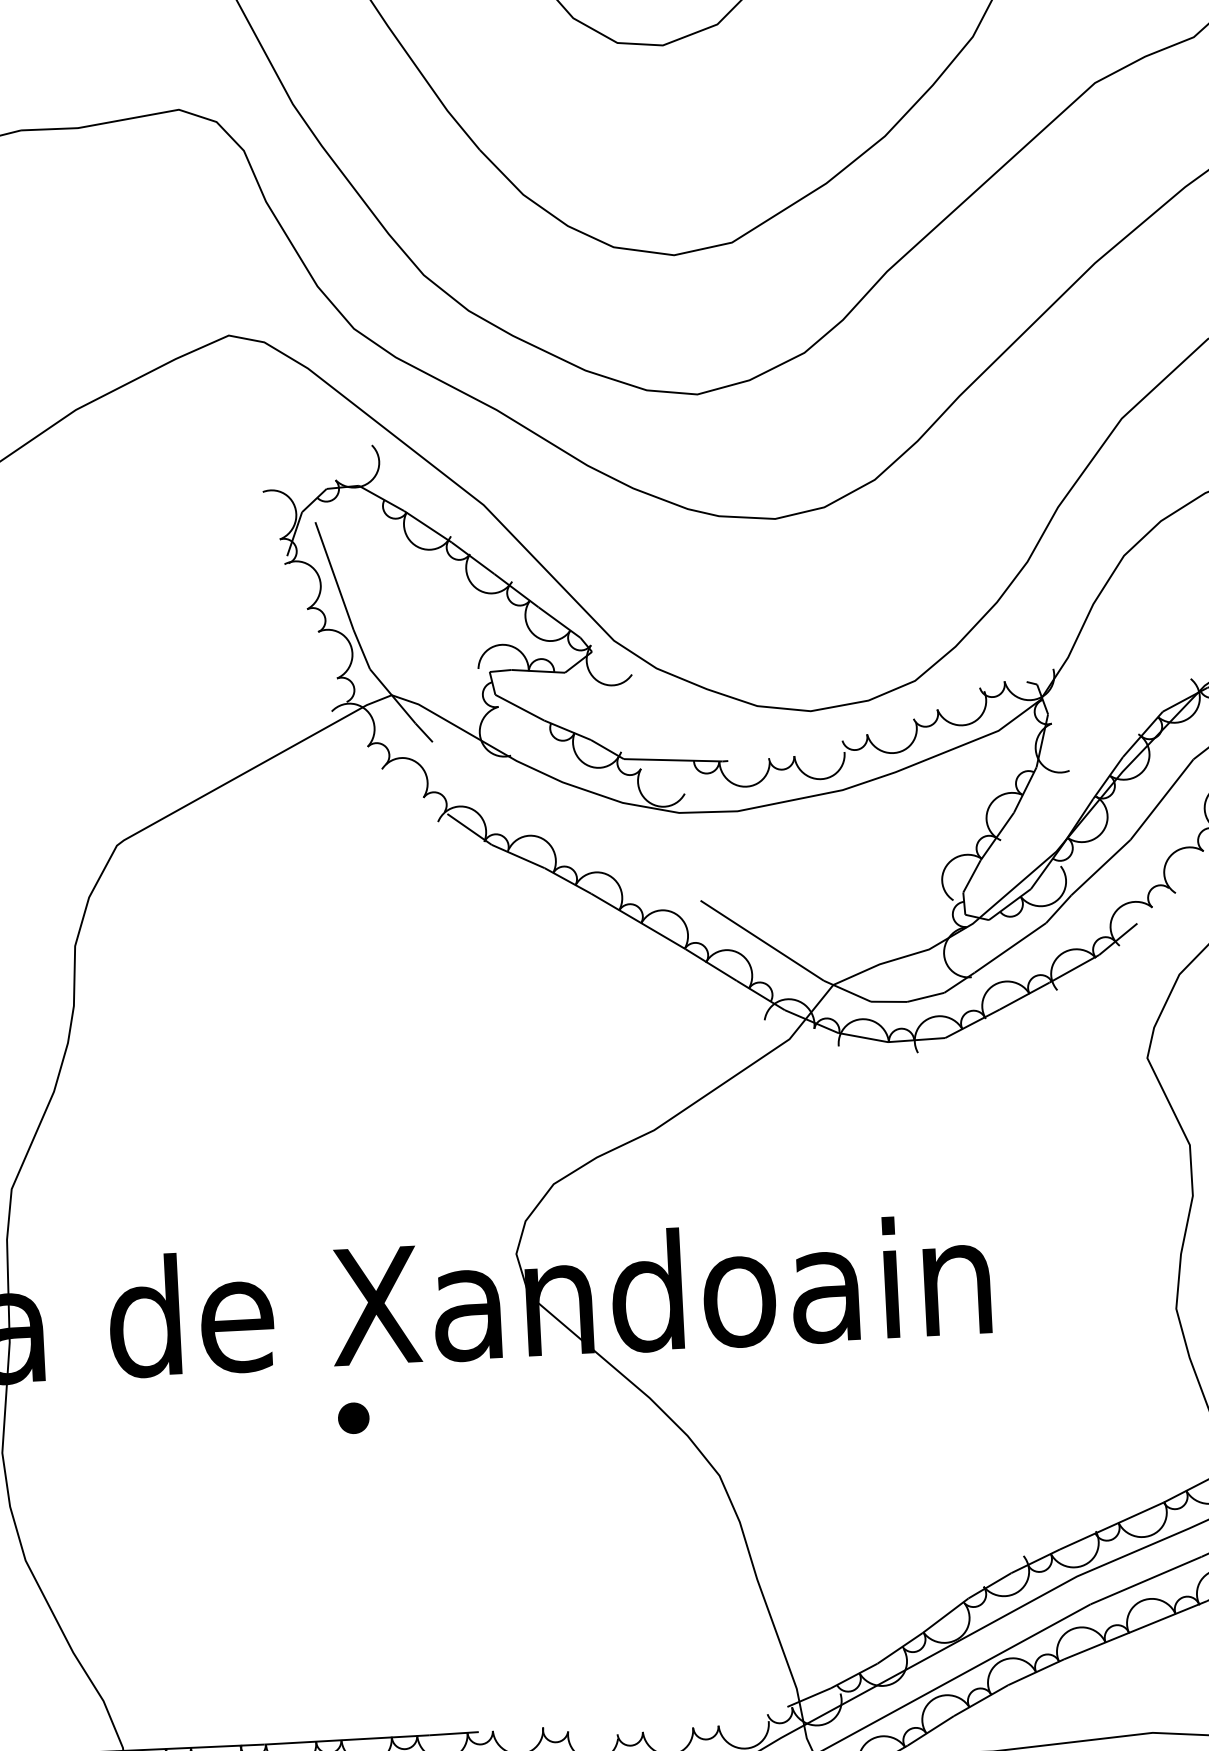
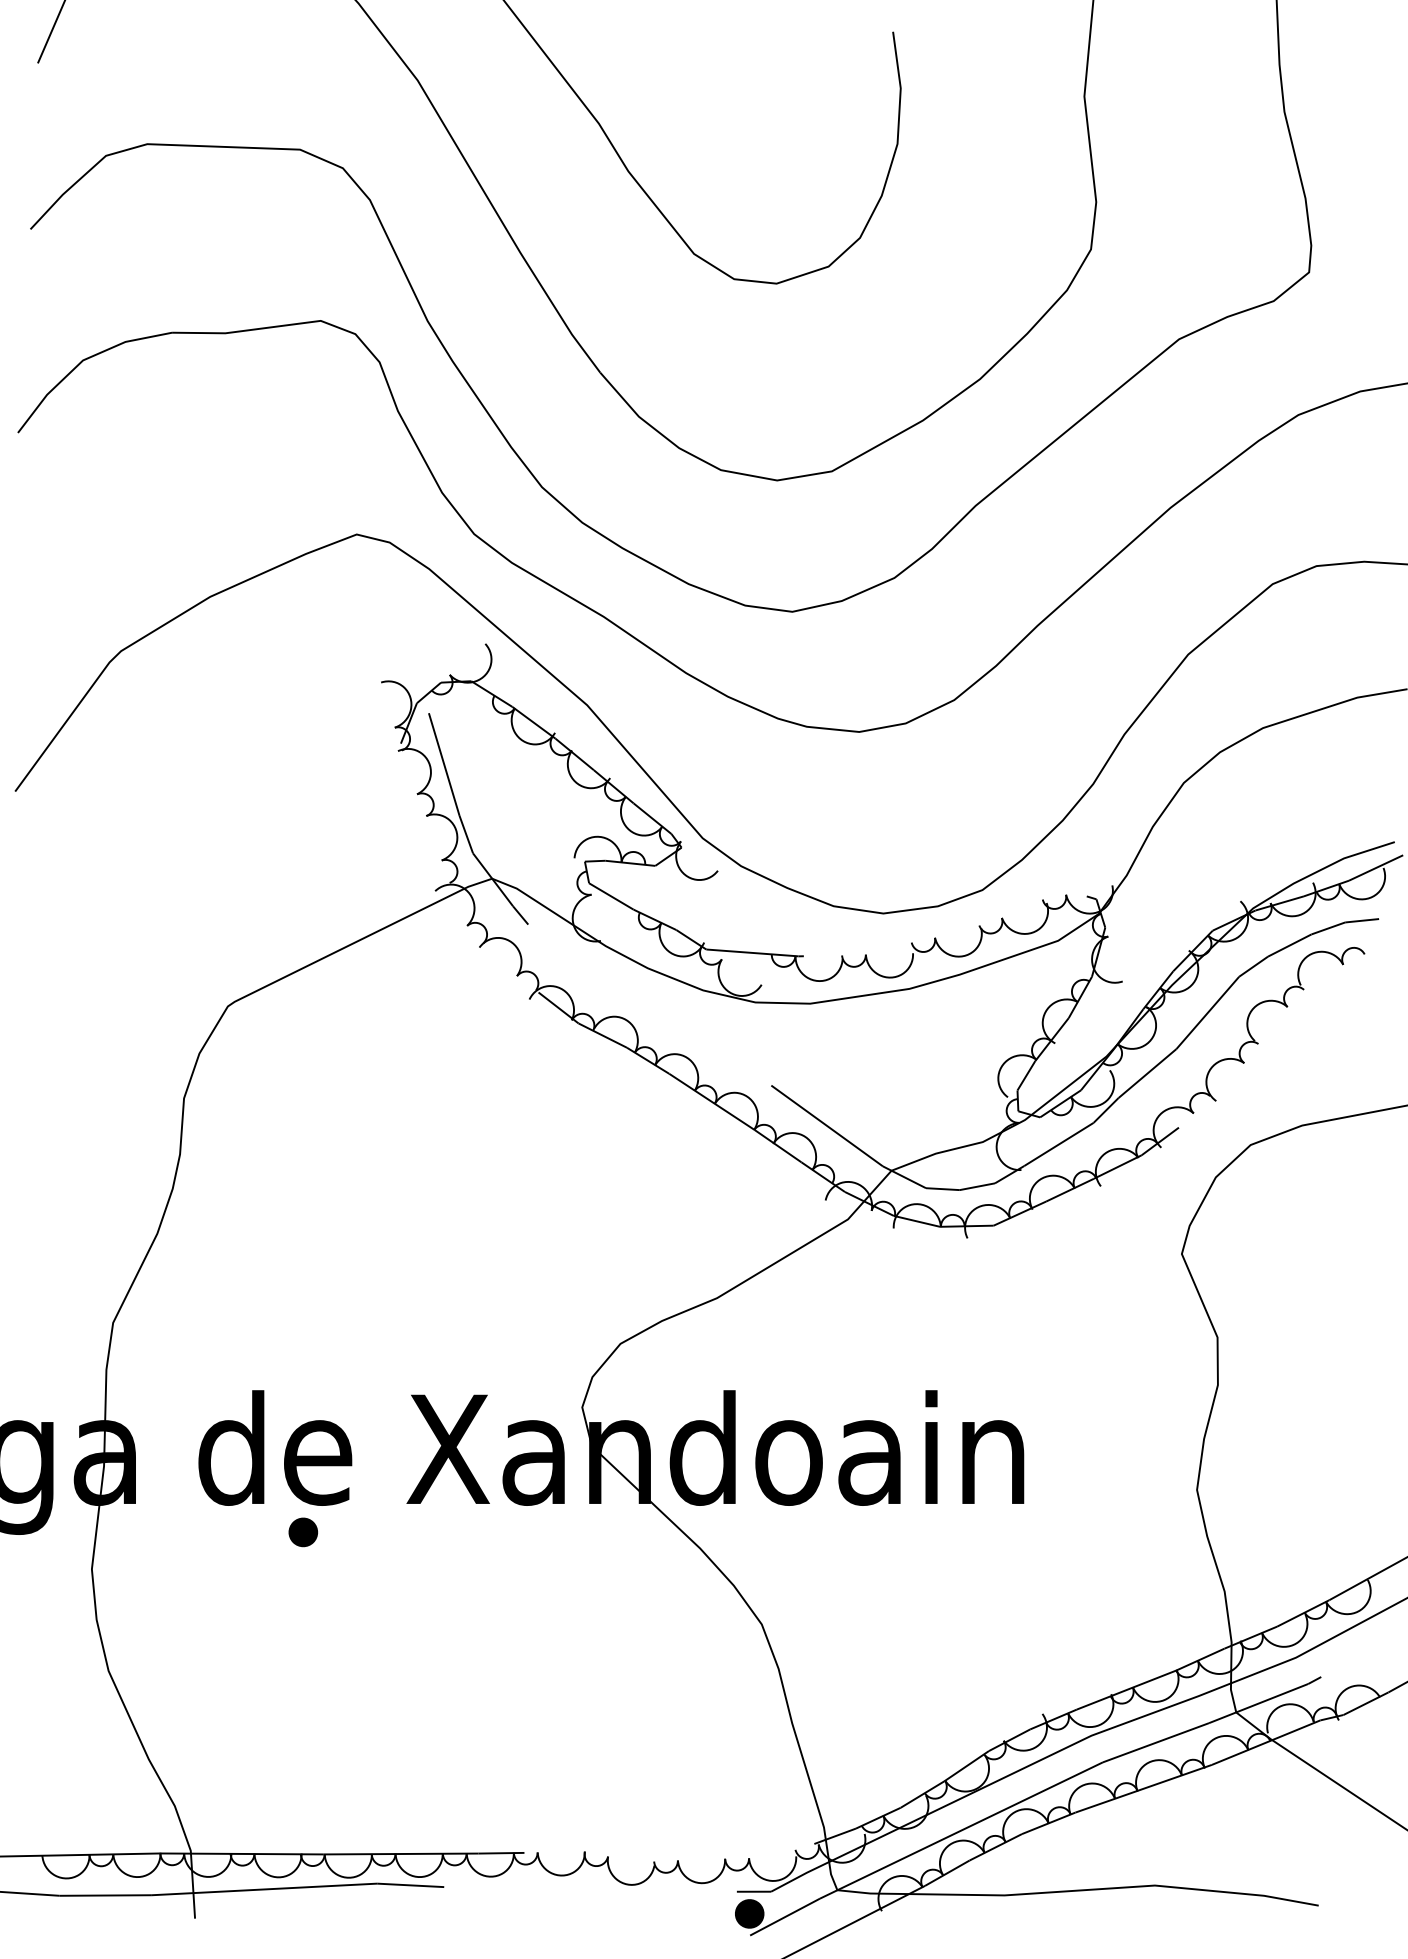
part: (352, 1418) -> (302, 1532), moved

